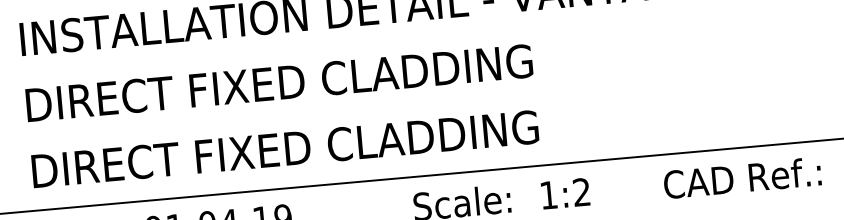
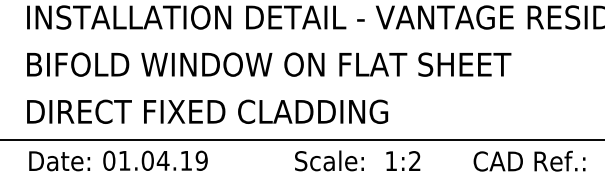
text: (367, 75) -> (270, 64), DIRECT FIXED CLADDING -> BIFOLD WINDOW ON FLAT SHEET

